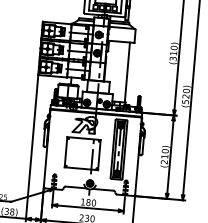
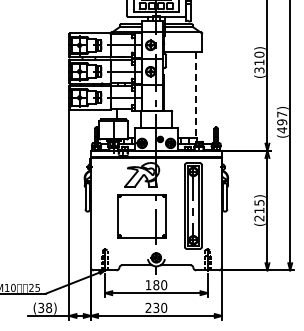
line: (127, 72) -> (195, 95), solid -> dashed
text: (186, 96) -> (282, 122), (520) -> (497)
text: (165, 151) -> (259, 202), (210) -> (215)

